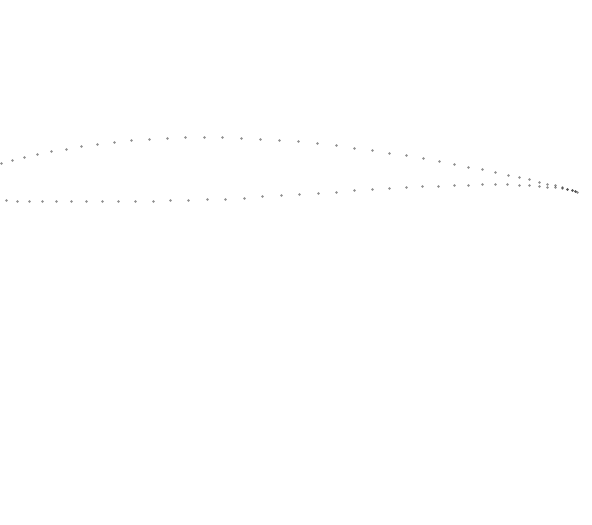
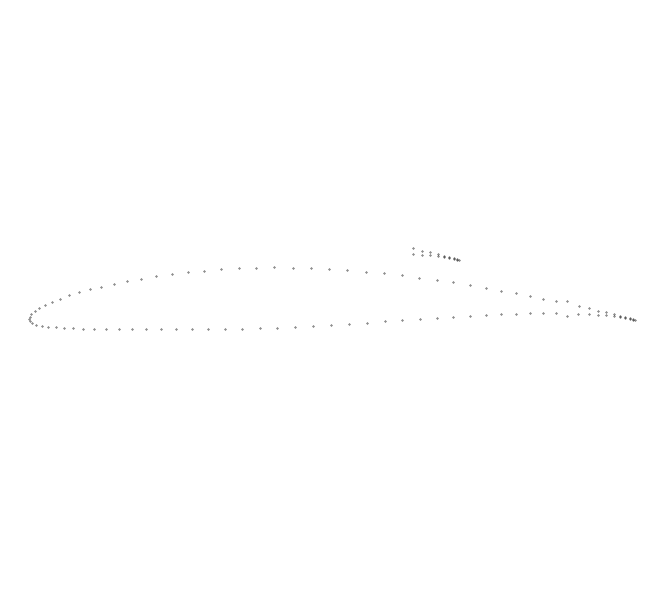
part: (371, 123) -> (436, 254), added
part: (507, 179) -> (567, 308), size x1.6

